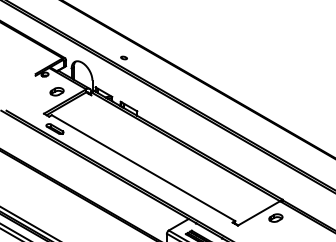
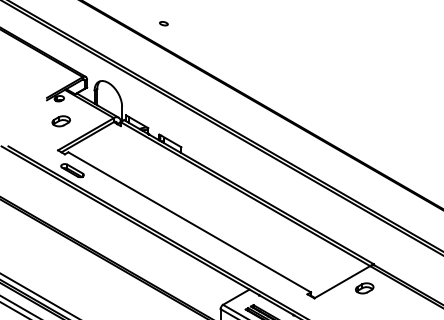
part: (123, 57) -> (163, 23), moved
part: (56, 91) -> (60, 121), moved

